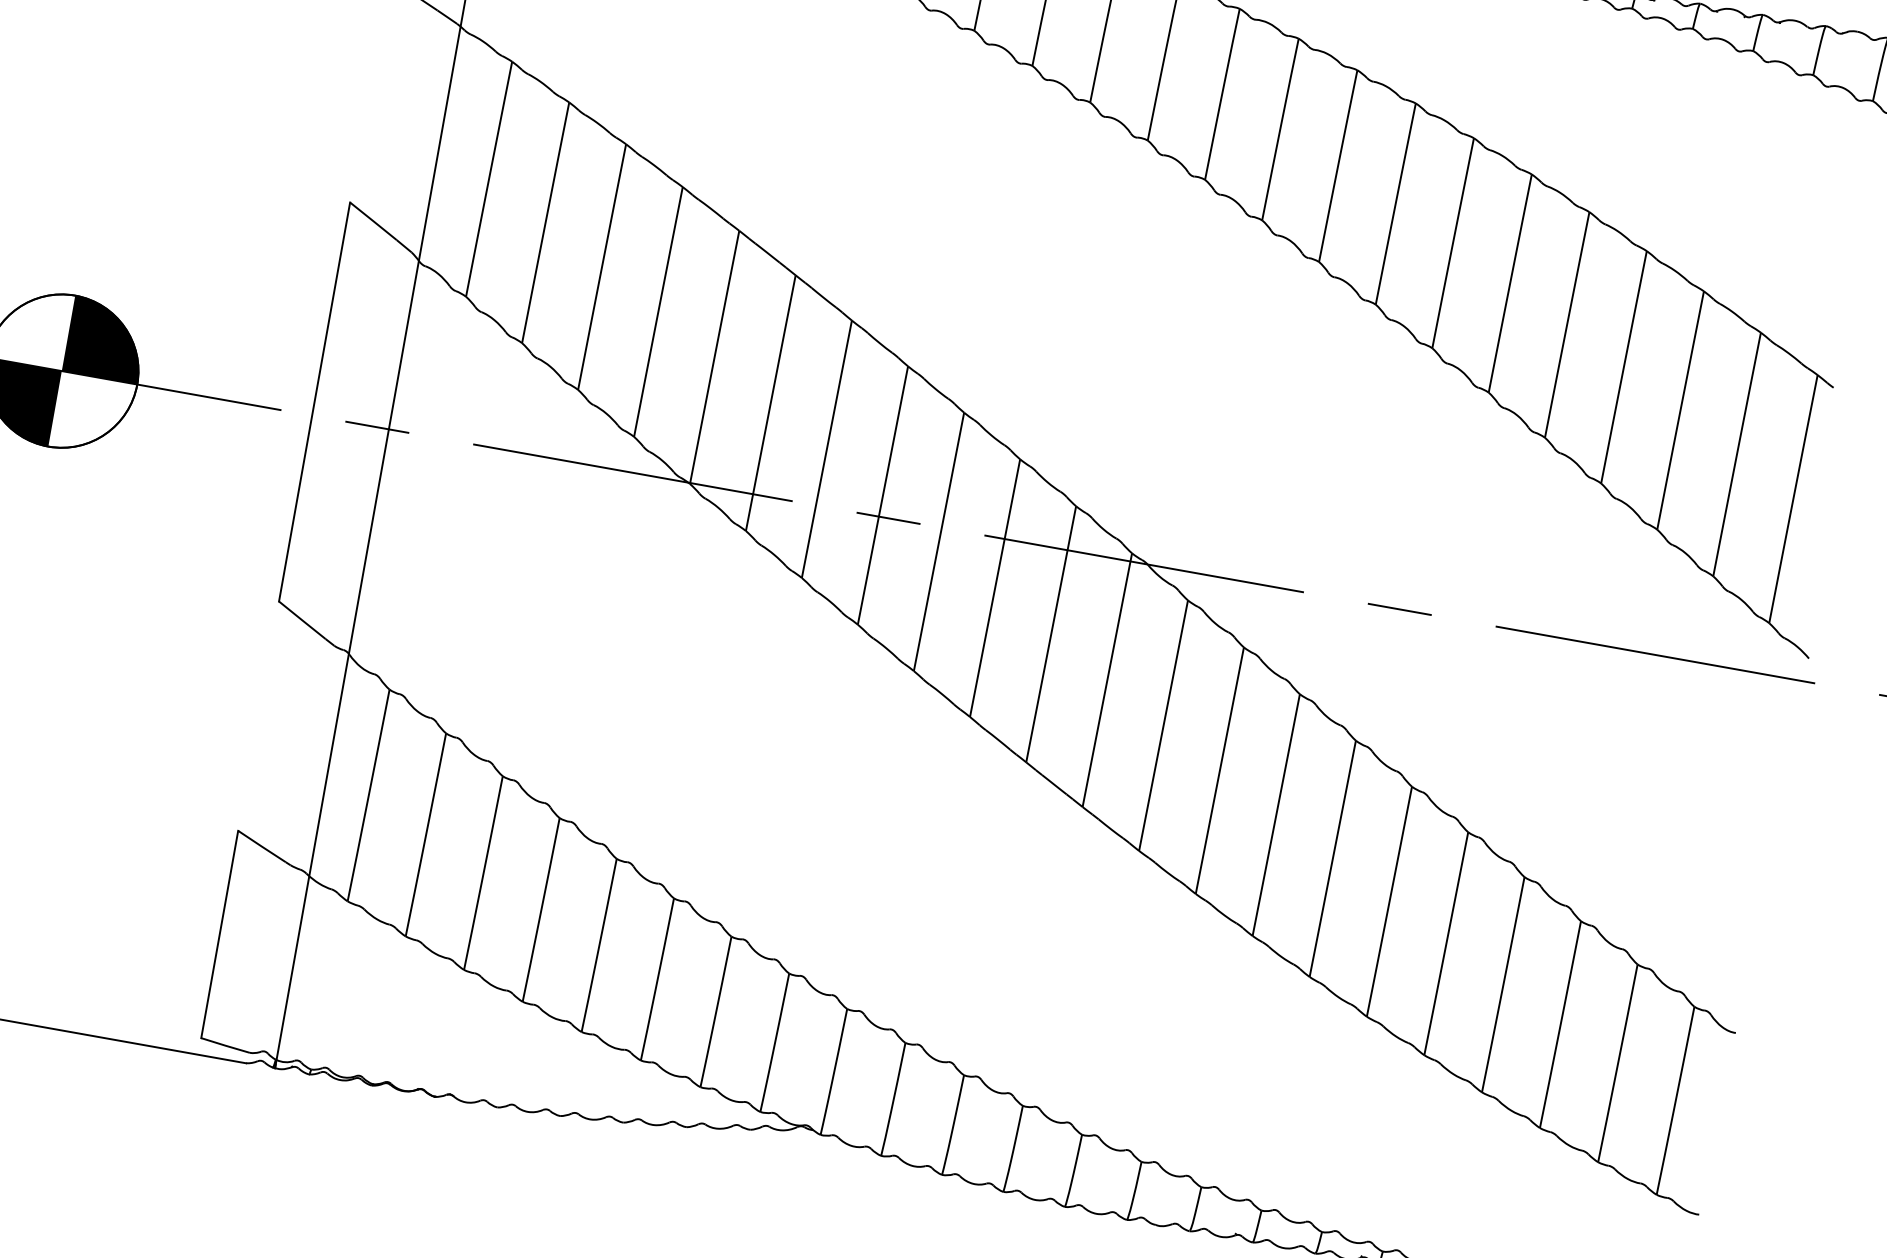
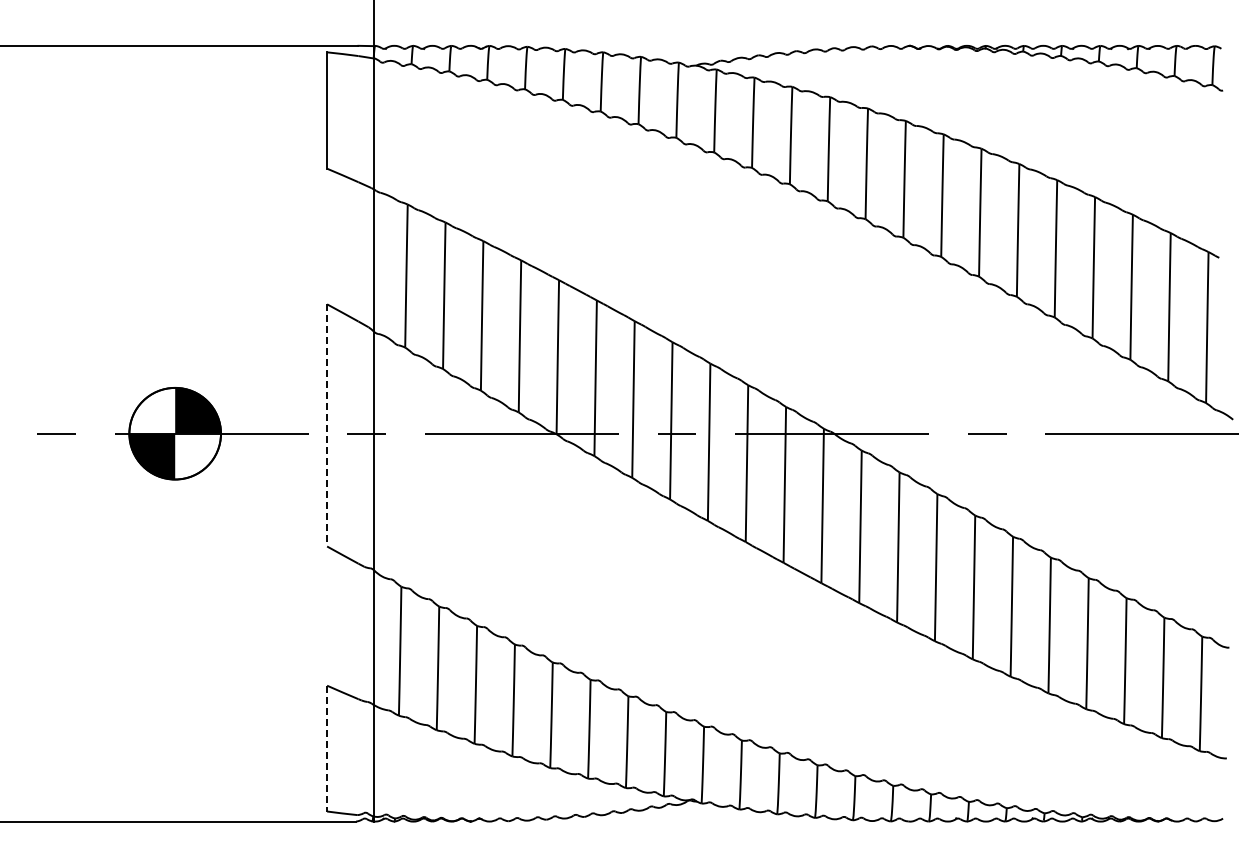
line: (315, 402) -> (327, 425), solid -> dashed
line: (220, 934) -> (327, 748), solid -> dashed

